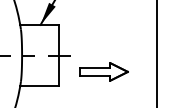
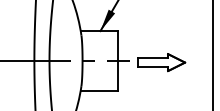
part: (103, 71) -> (161, 62), moved

